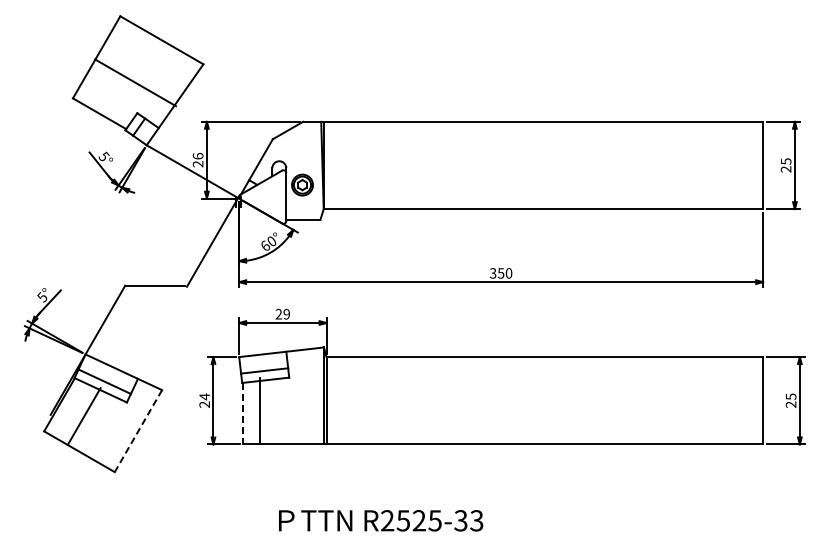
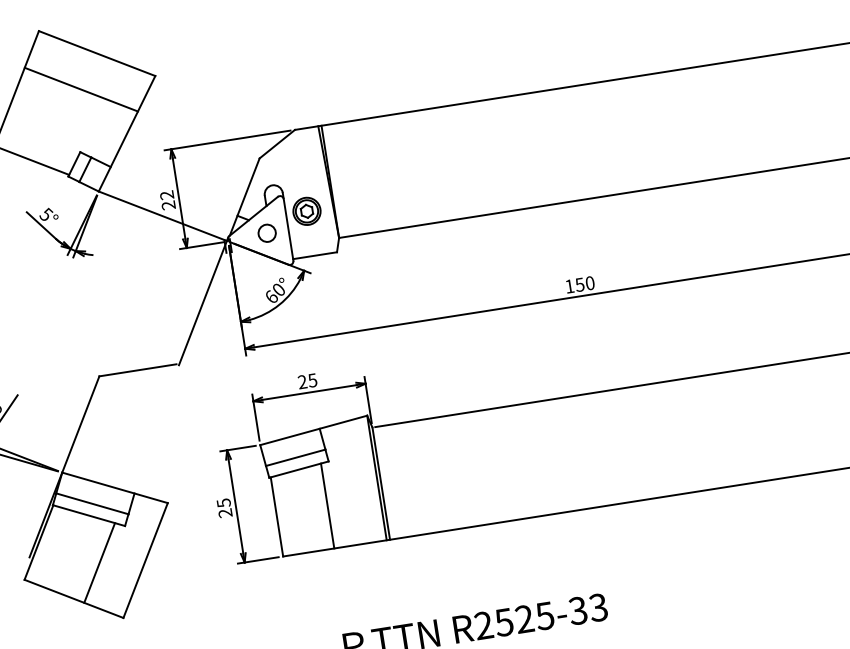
line: (135, 82) -> (81, 89), moved
text: (197, 156) -> (166, 195), 26 -> 22
circle: (269, 196) -> (266, 232), added
text: (492, 273) -> (568, 286), 350 -> 150
text: (286, 313) -> (312, 379), 29 -> 25
text: (204, 396) -> (223, 502), 24 -> 25
line: (260, 411) -> (328, 506), moved
line: (243, 413) -> (277, 516), dashed -> solid
line: (83, 416) -> (98, 563), moved
line: (138, 431) -> (145, 561), dashed -> solid

